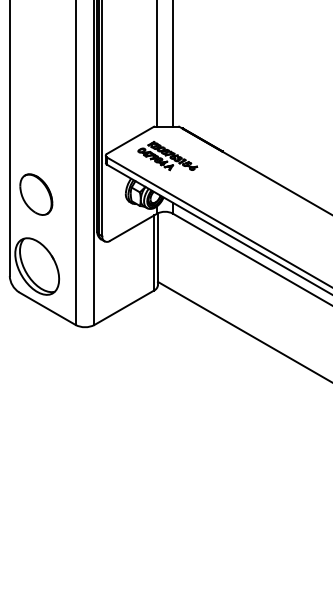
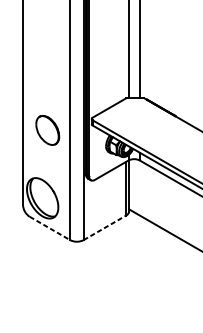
part: (167, 156) -> (135, 119), removed
part: (36, 194) -> (47, 130), moved
line: (124, 307) -> (105, 227), solid -> dashed
line: (47, 308) -> (50, 228), solid -> dashed

